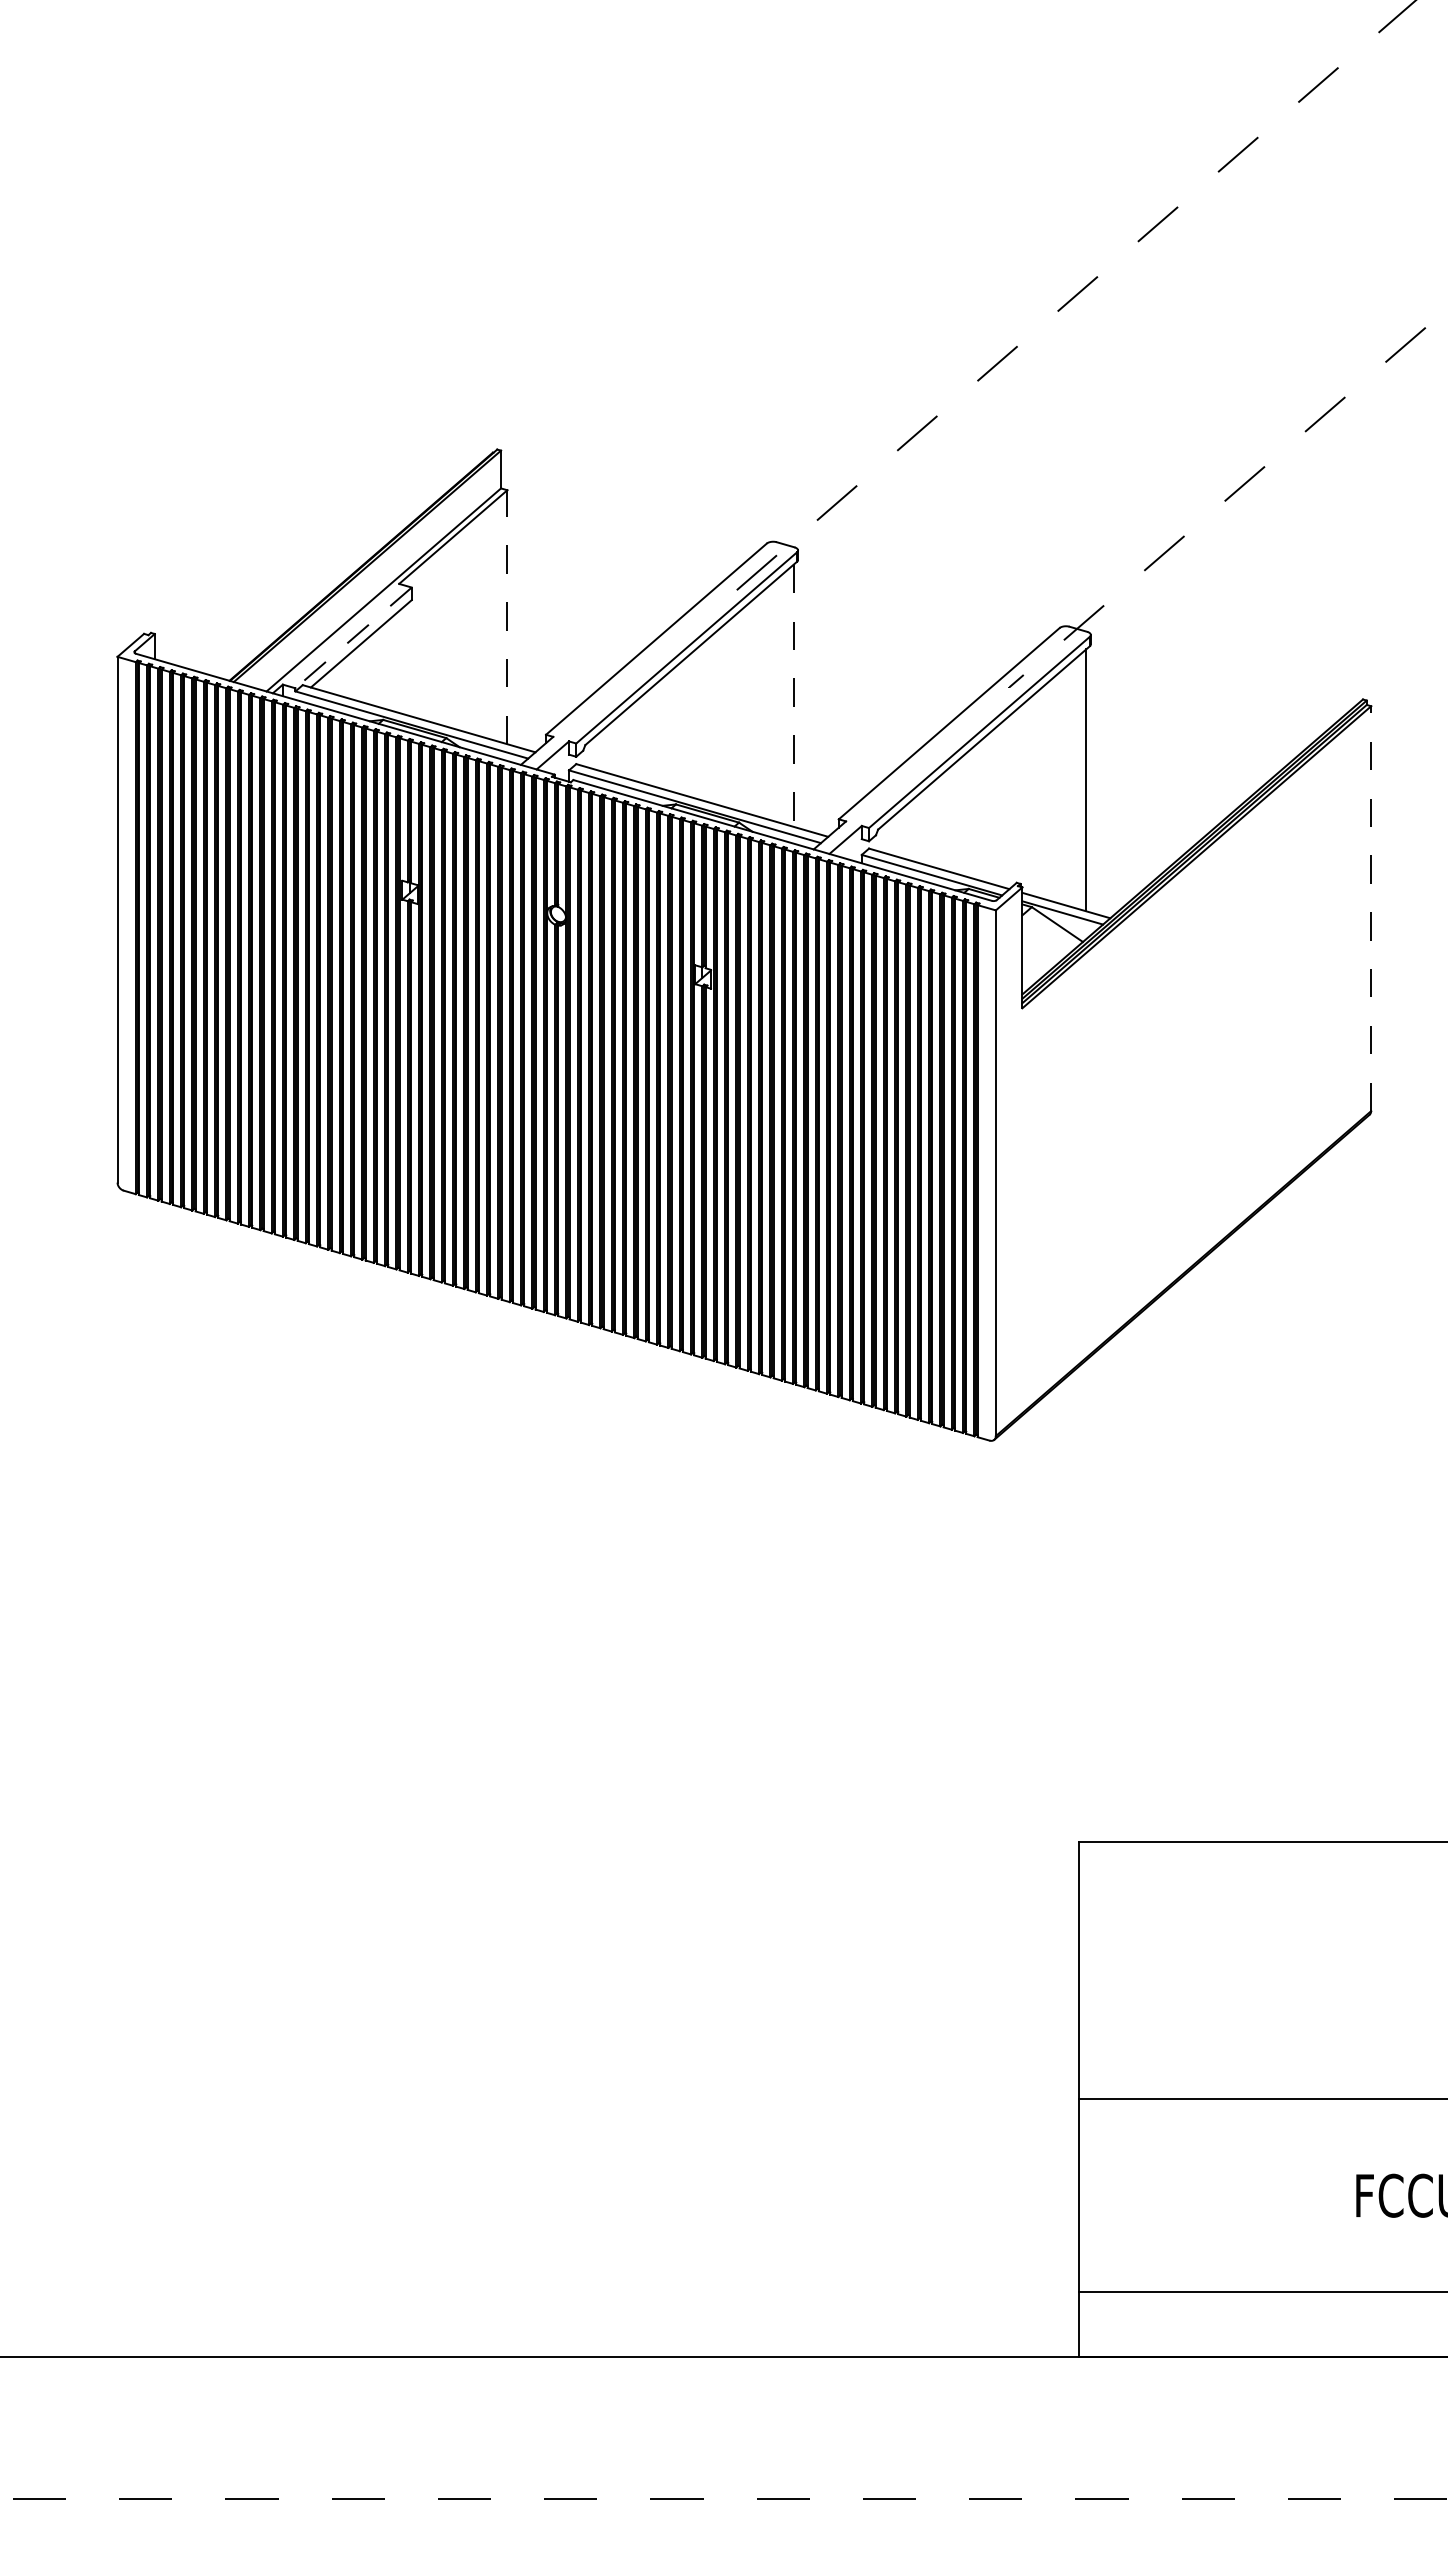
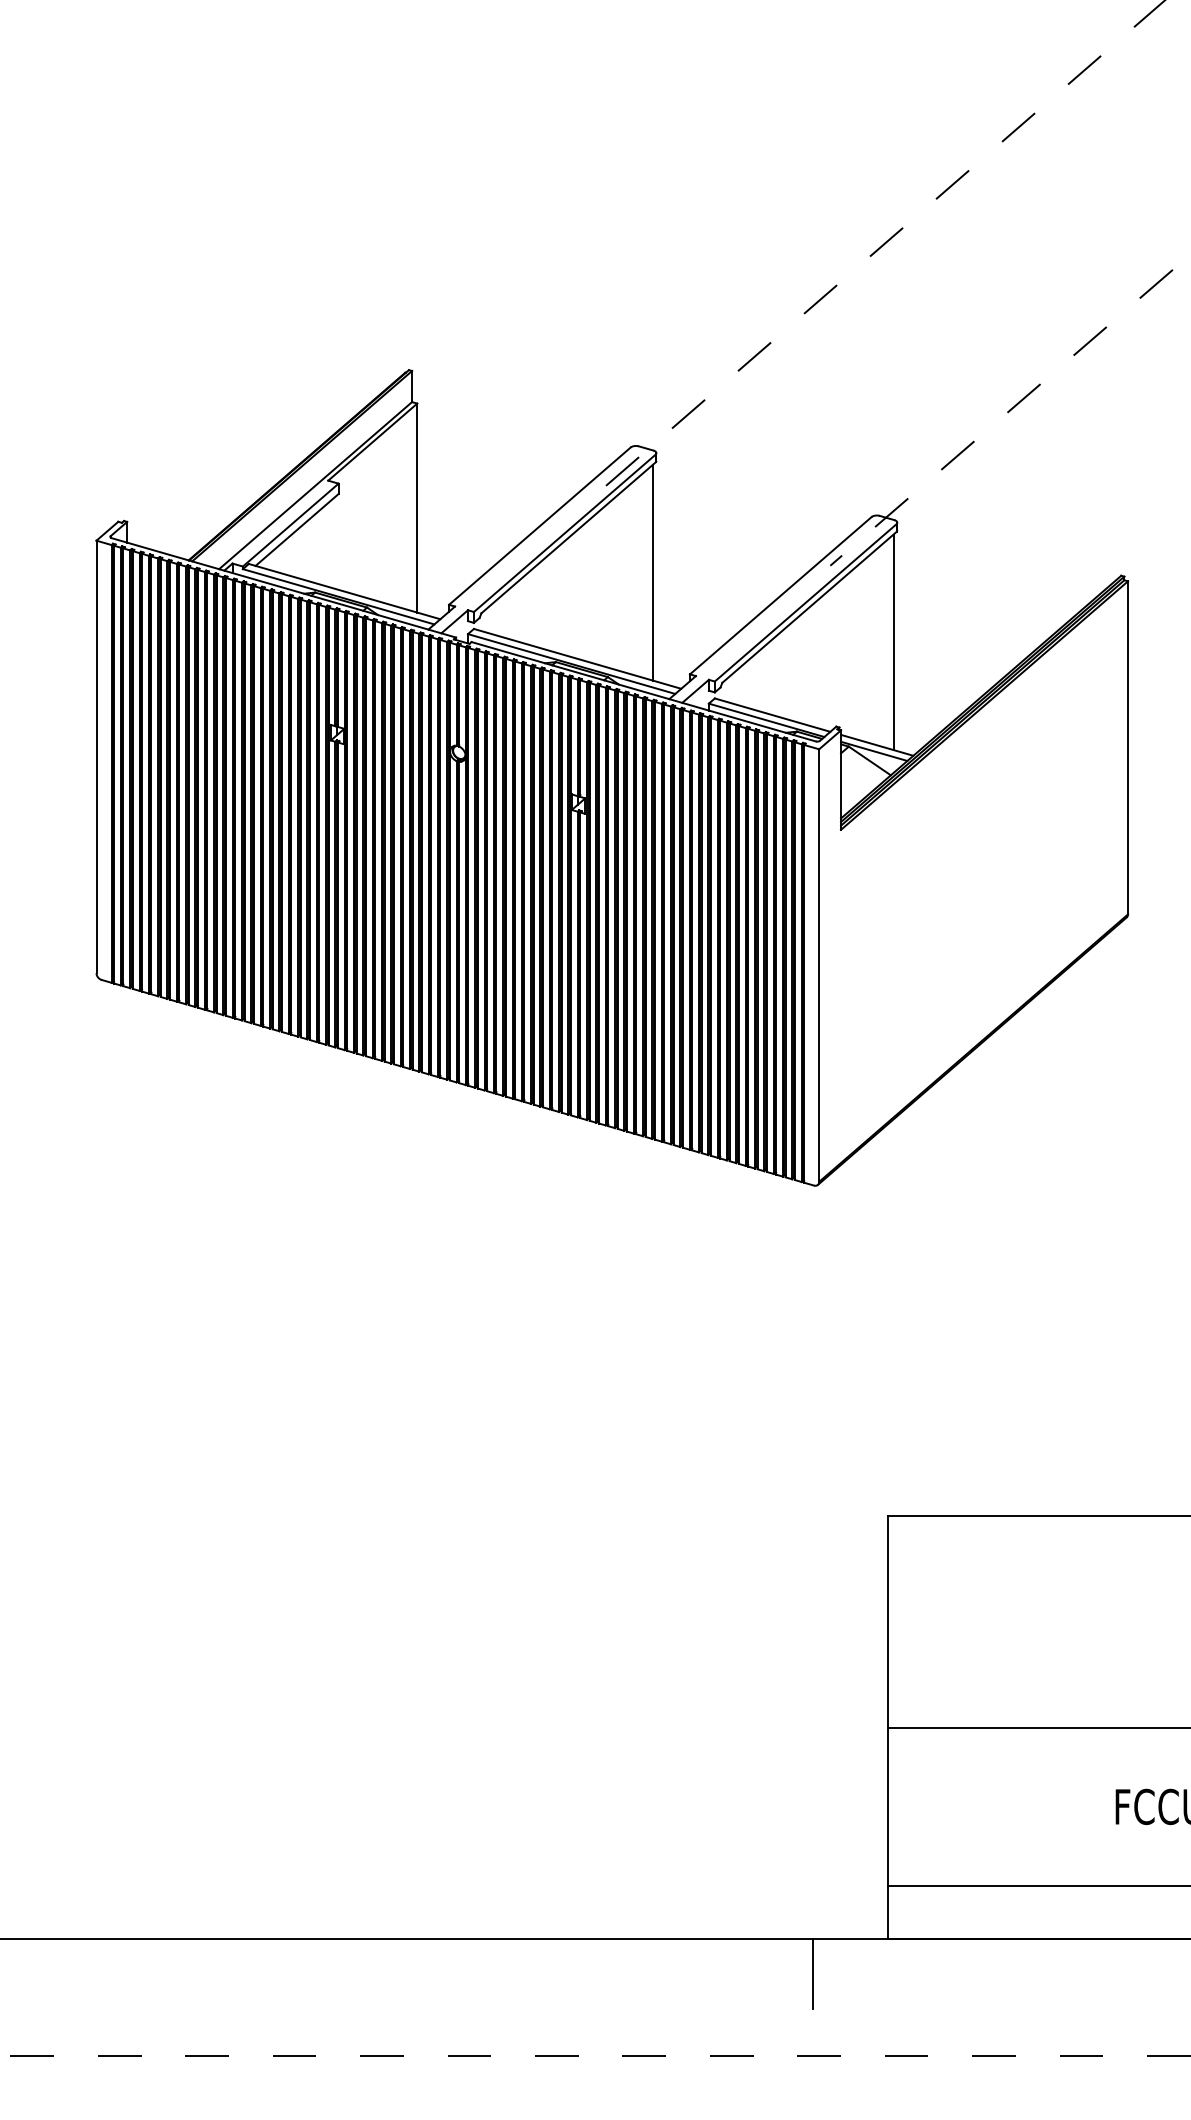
line: (507, 617) -> (417, 508), dashed -> solid
line: (353, 637) -> (290, 524), dashed -> solid
line: (793, 695) -> (652, 572), dashed -> solid
line: (1371, 908) -> (1128, 747), dashed -> solid
line: (988, 2398) -> (813, 1973), added

